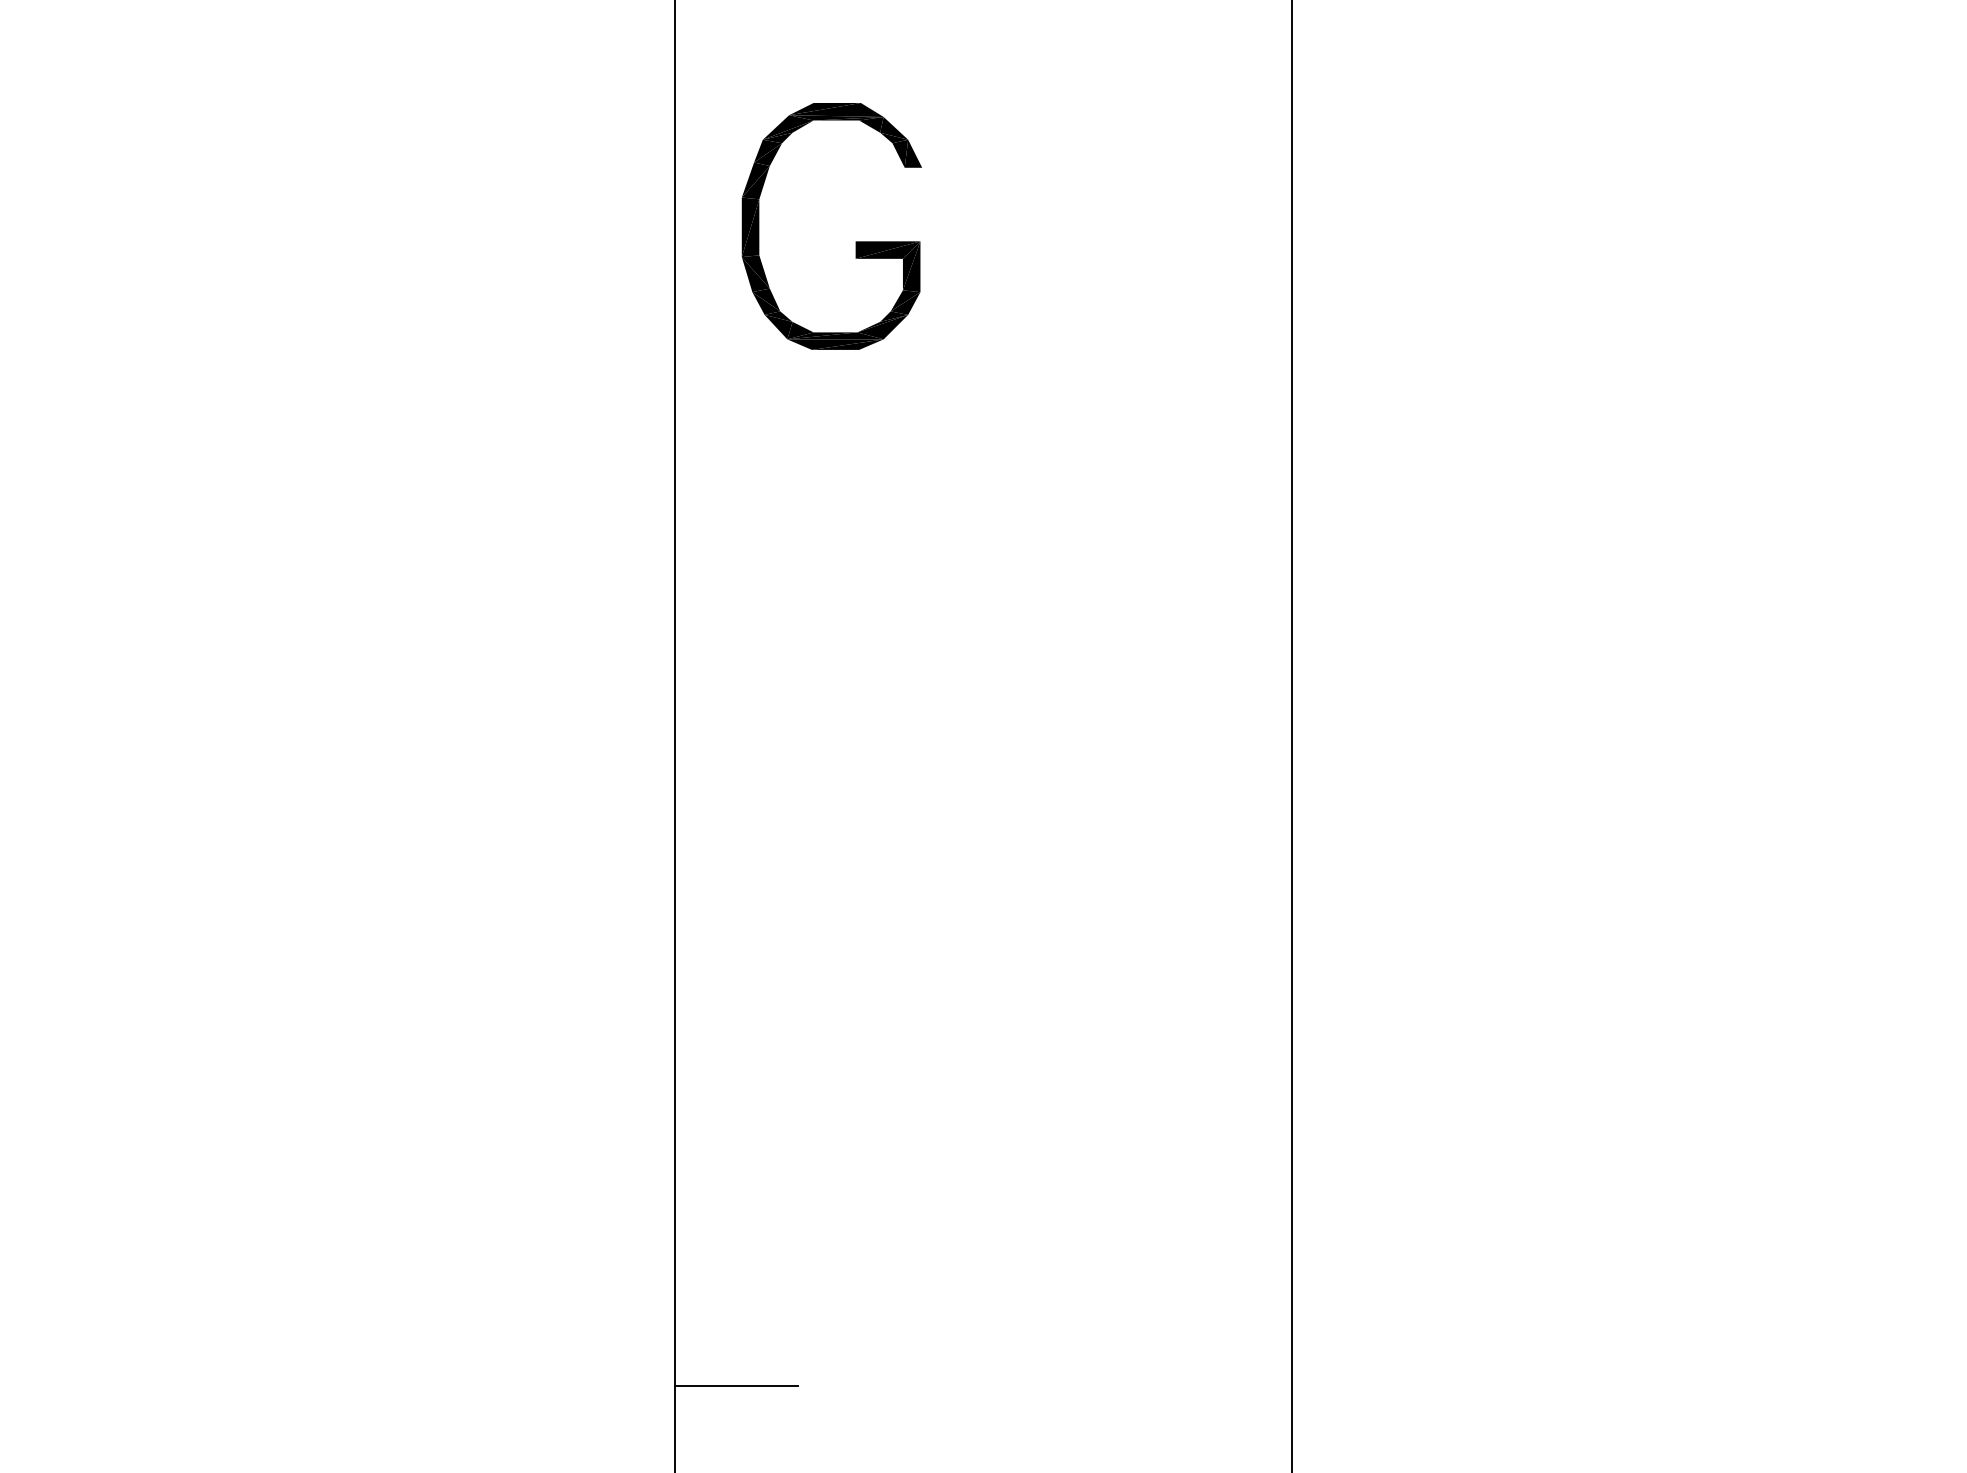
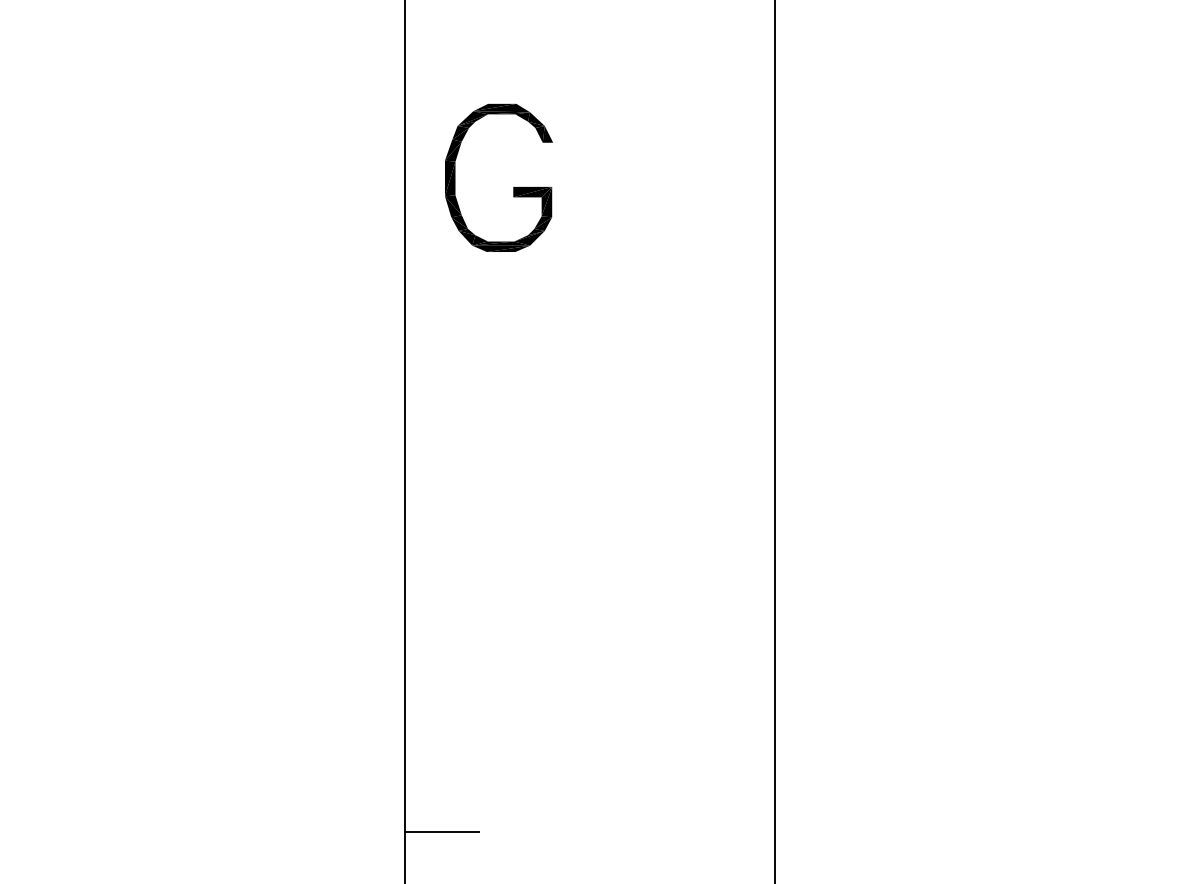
part: (856, 242) -> (513, 187), moved

